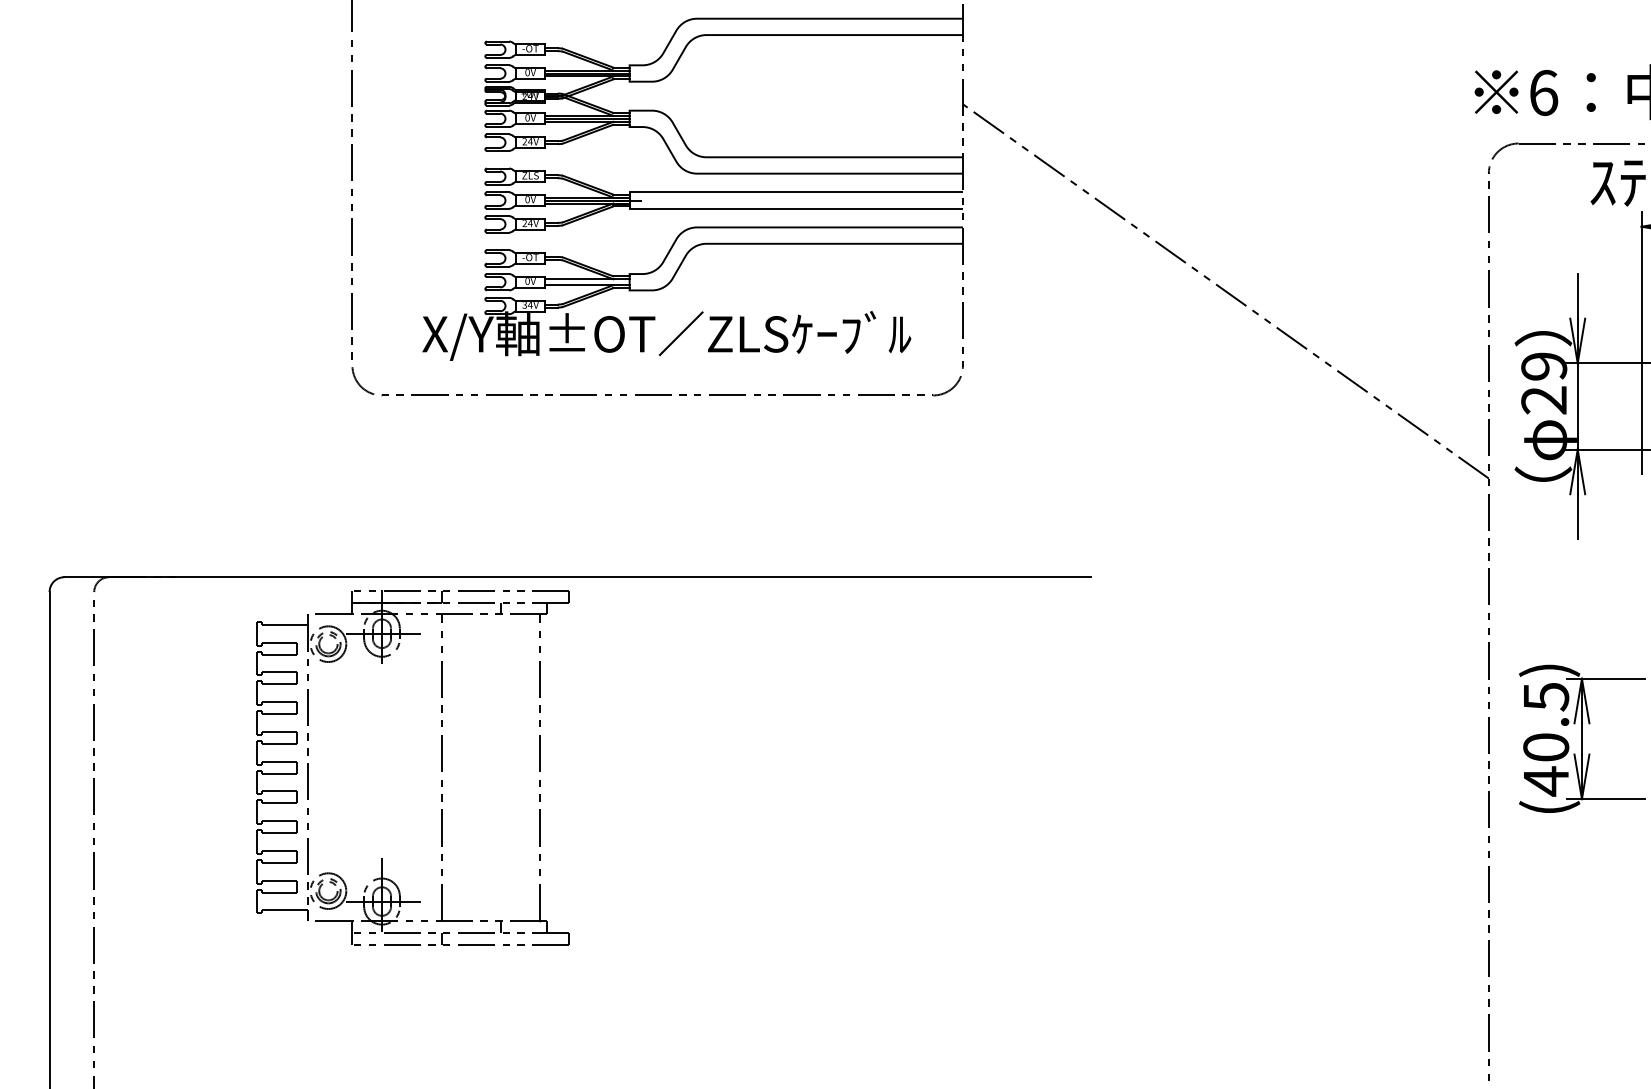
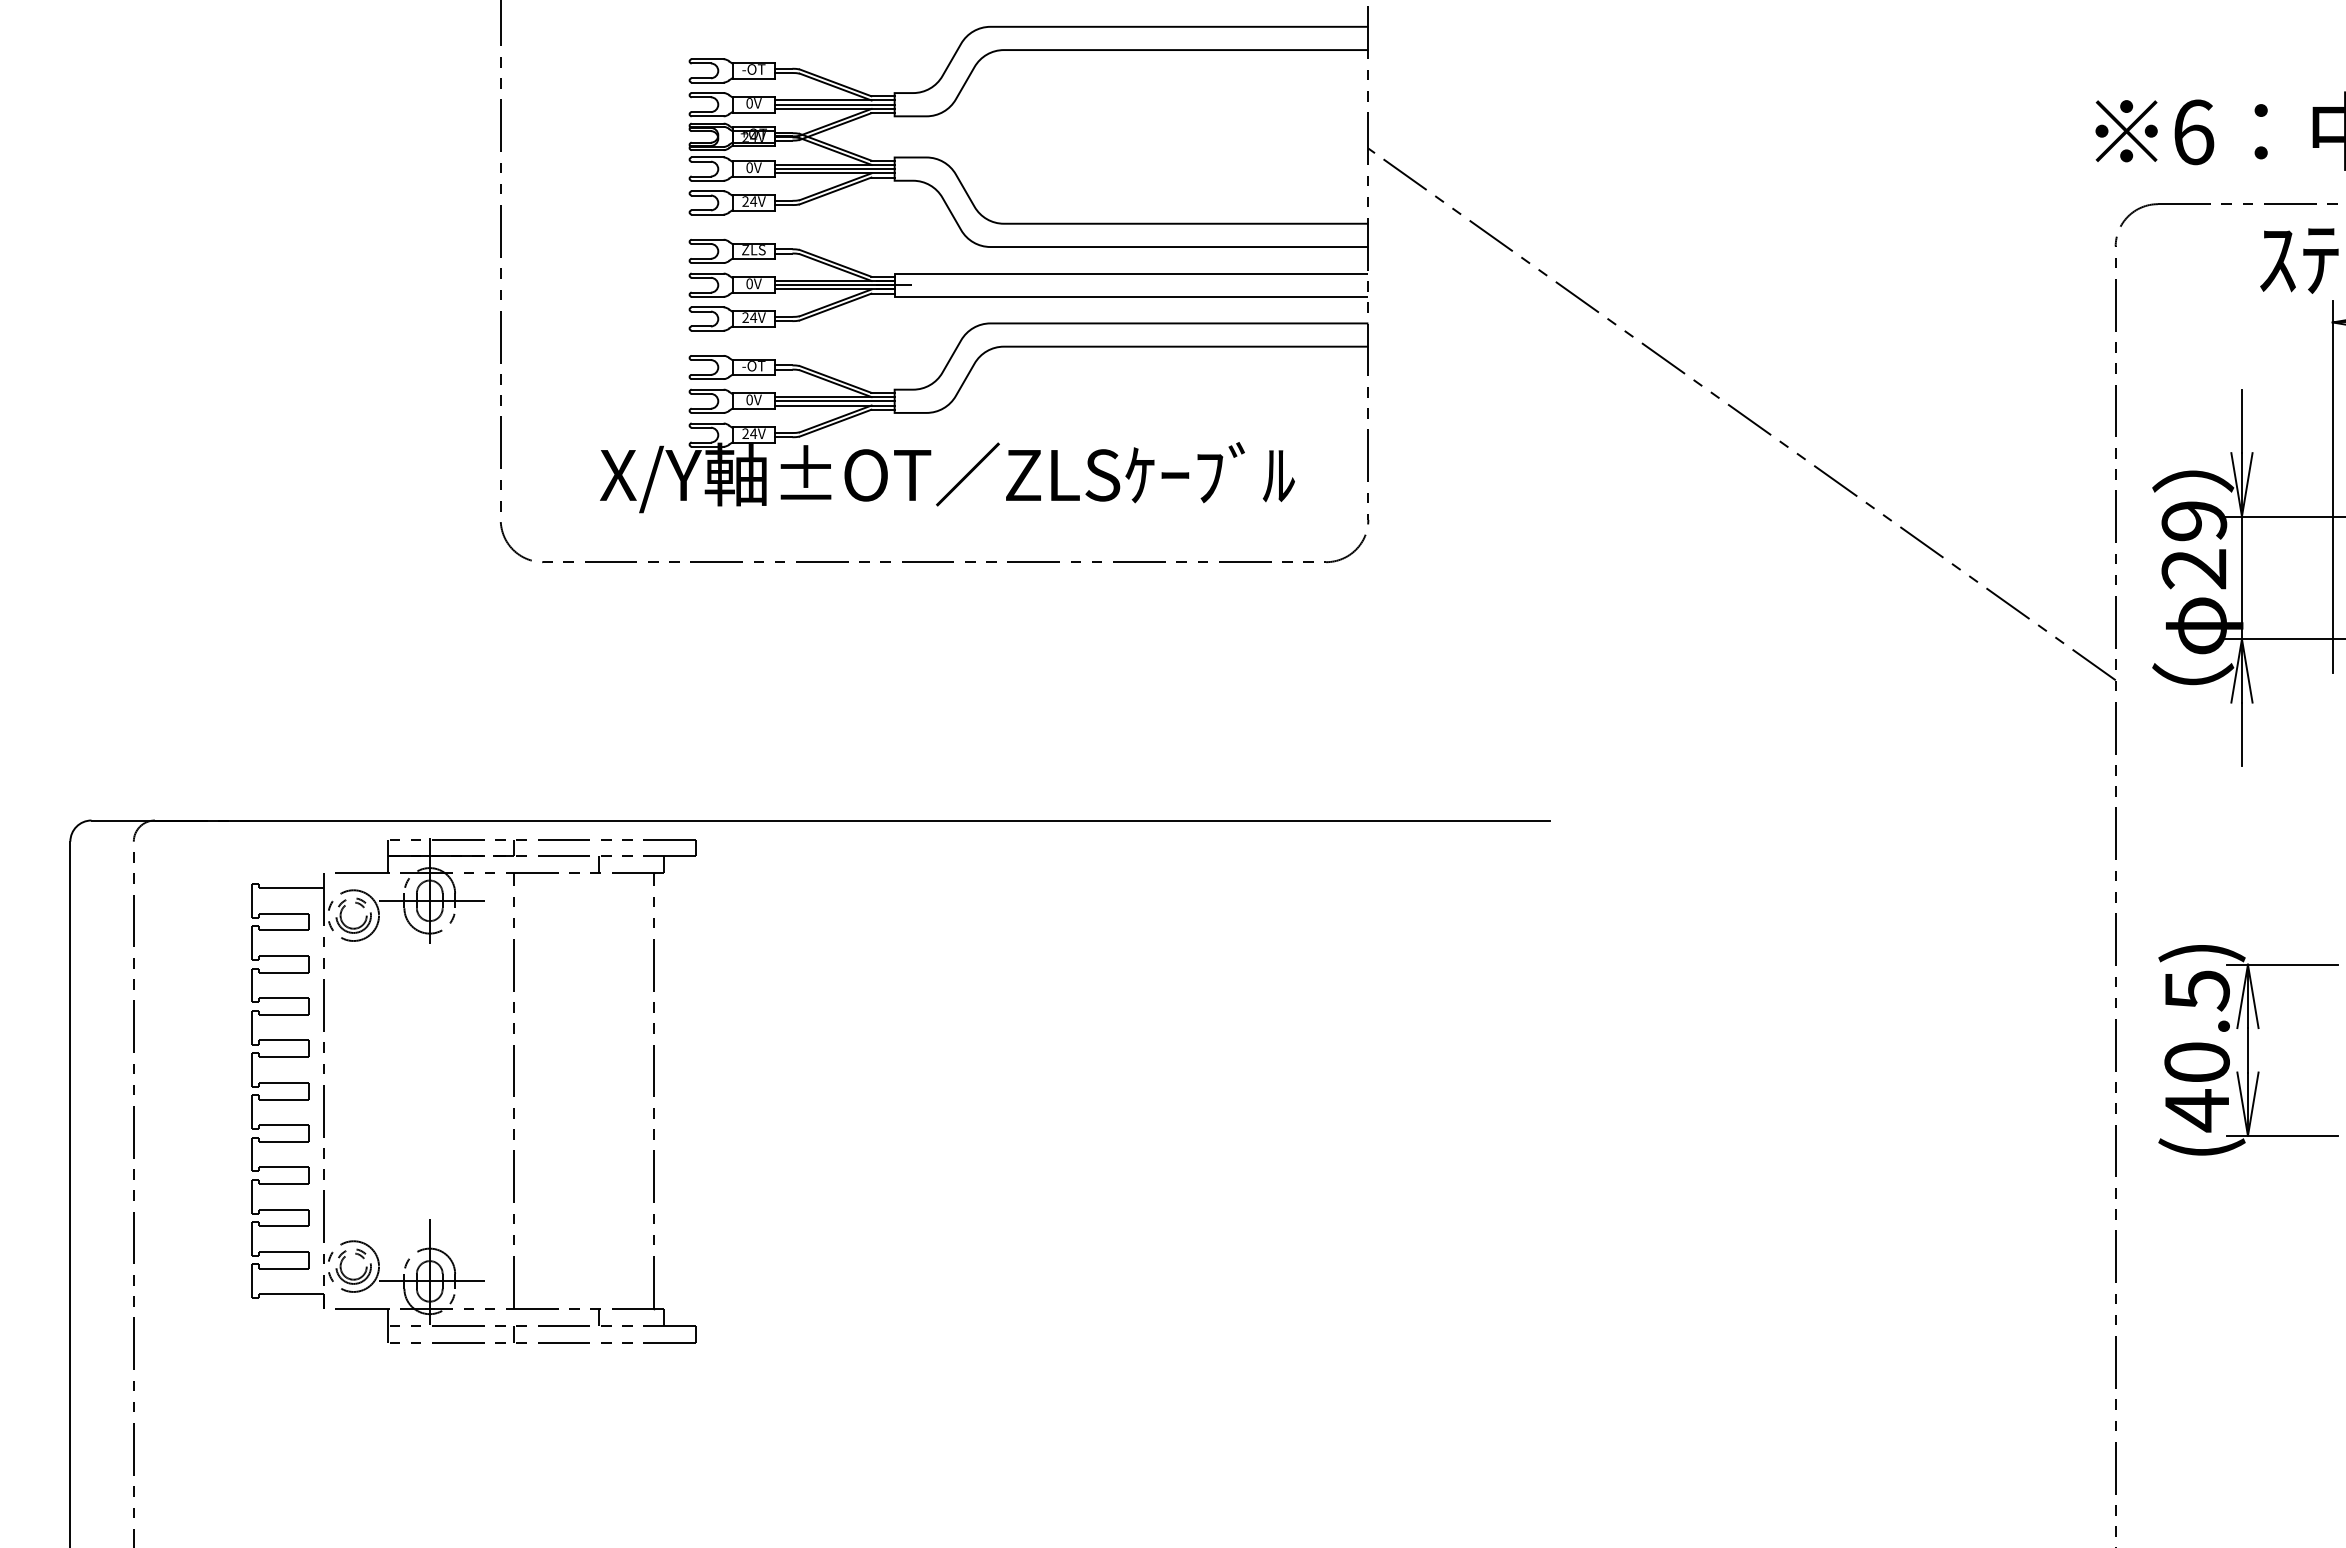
line: (587, 282) -> (834, 401), added
text: (524, 305) -> (745, 434), 34V -> 24V
part: (440, 767) -> (513, 1090), moved

